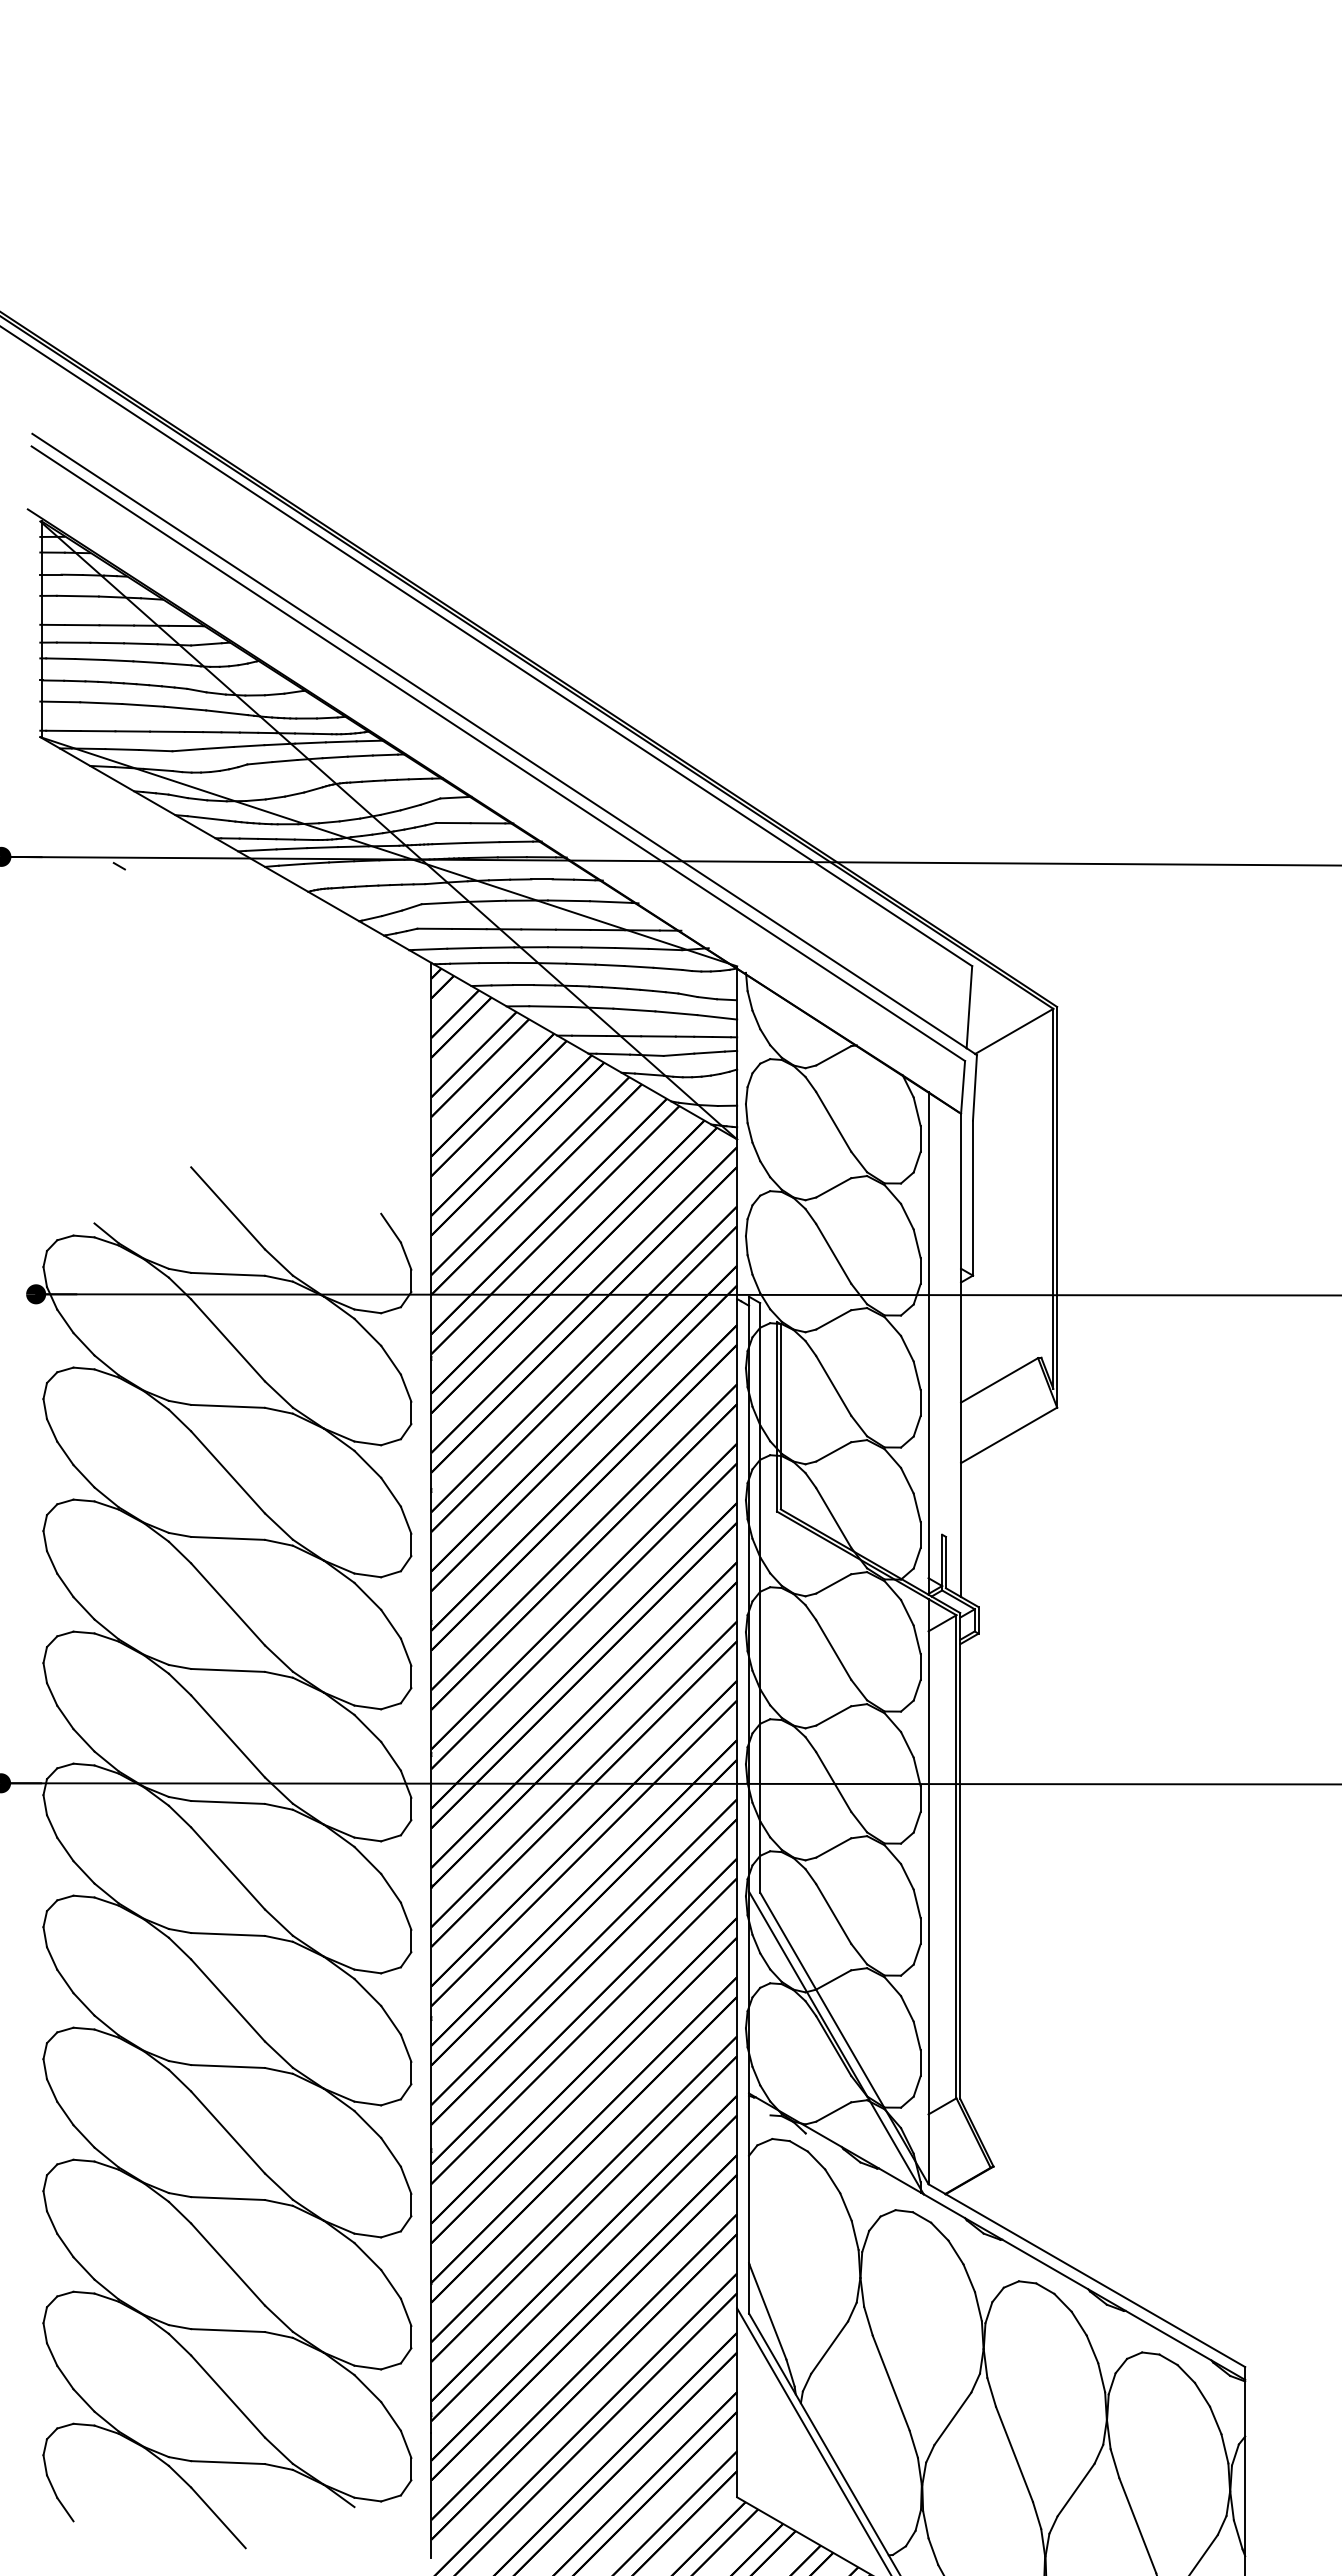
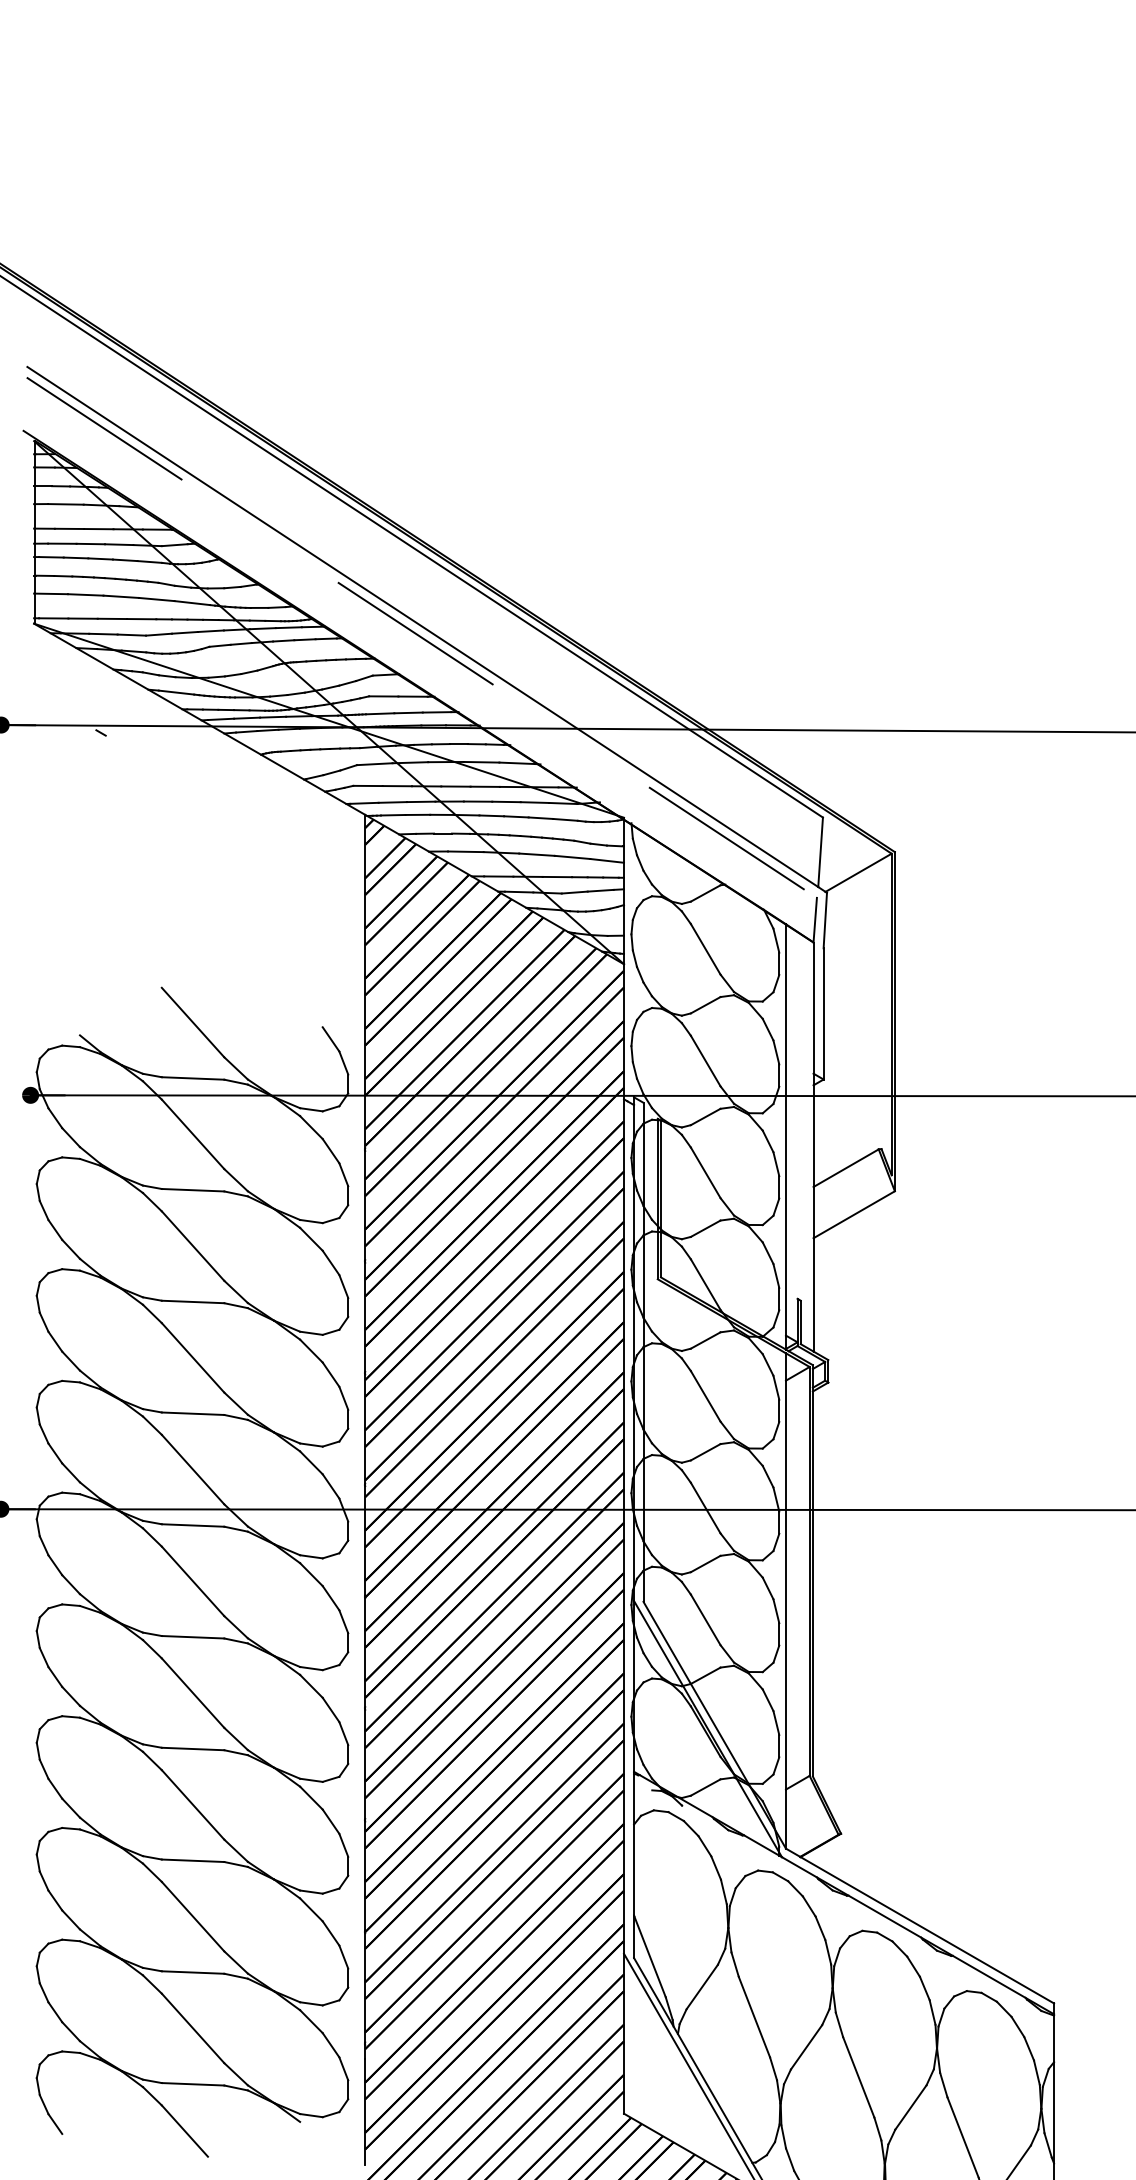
line: (498, 753) -> (421, 637), solid -> dashed

